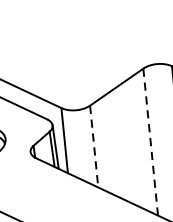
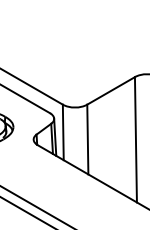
line: (150, 141) -> (135, 139), dashed -> solid
line: (93, 146) -> (87, 139), dashed -> solid

